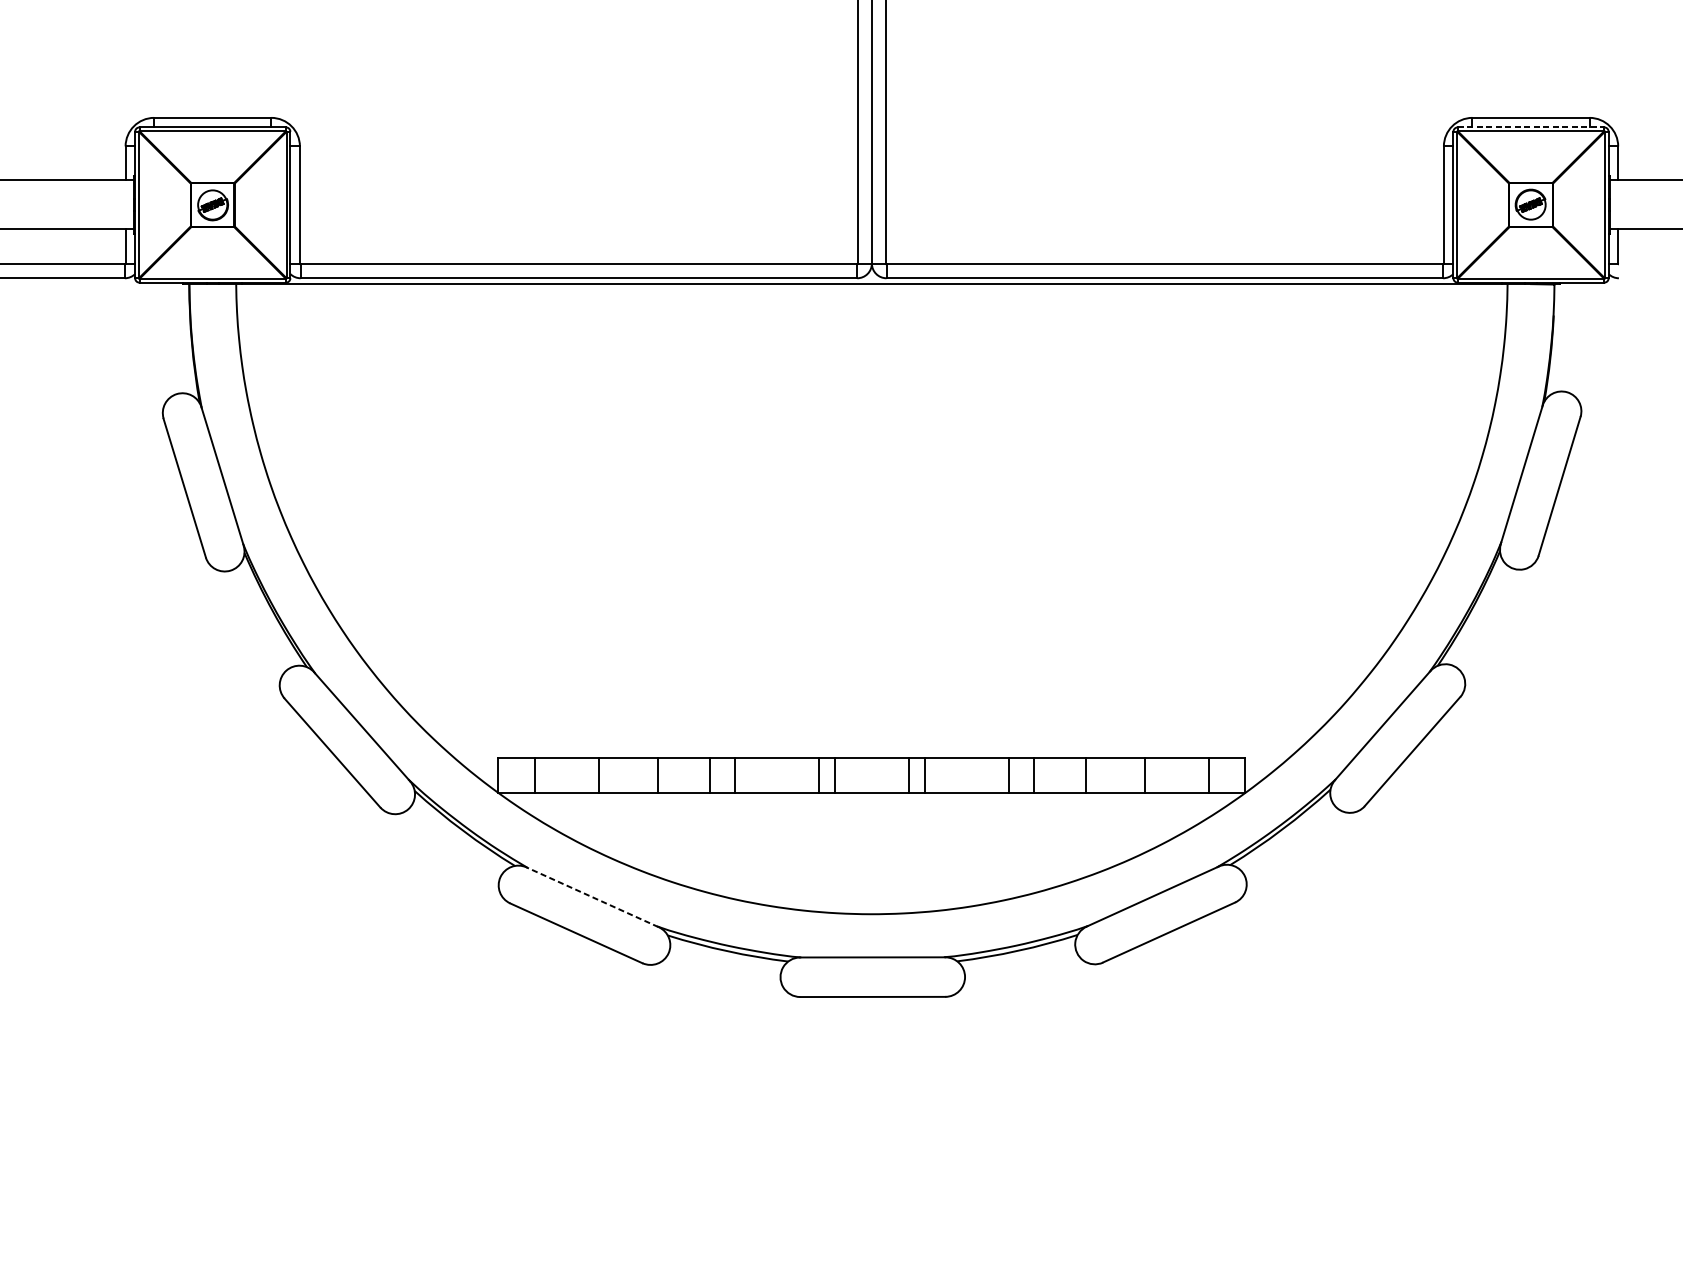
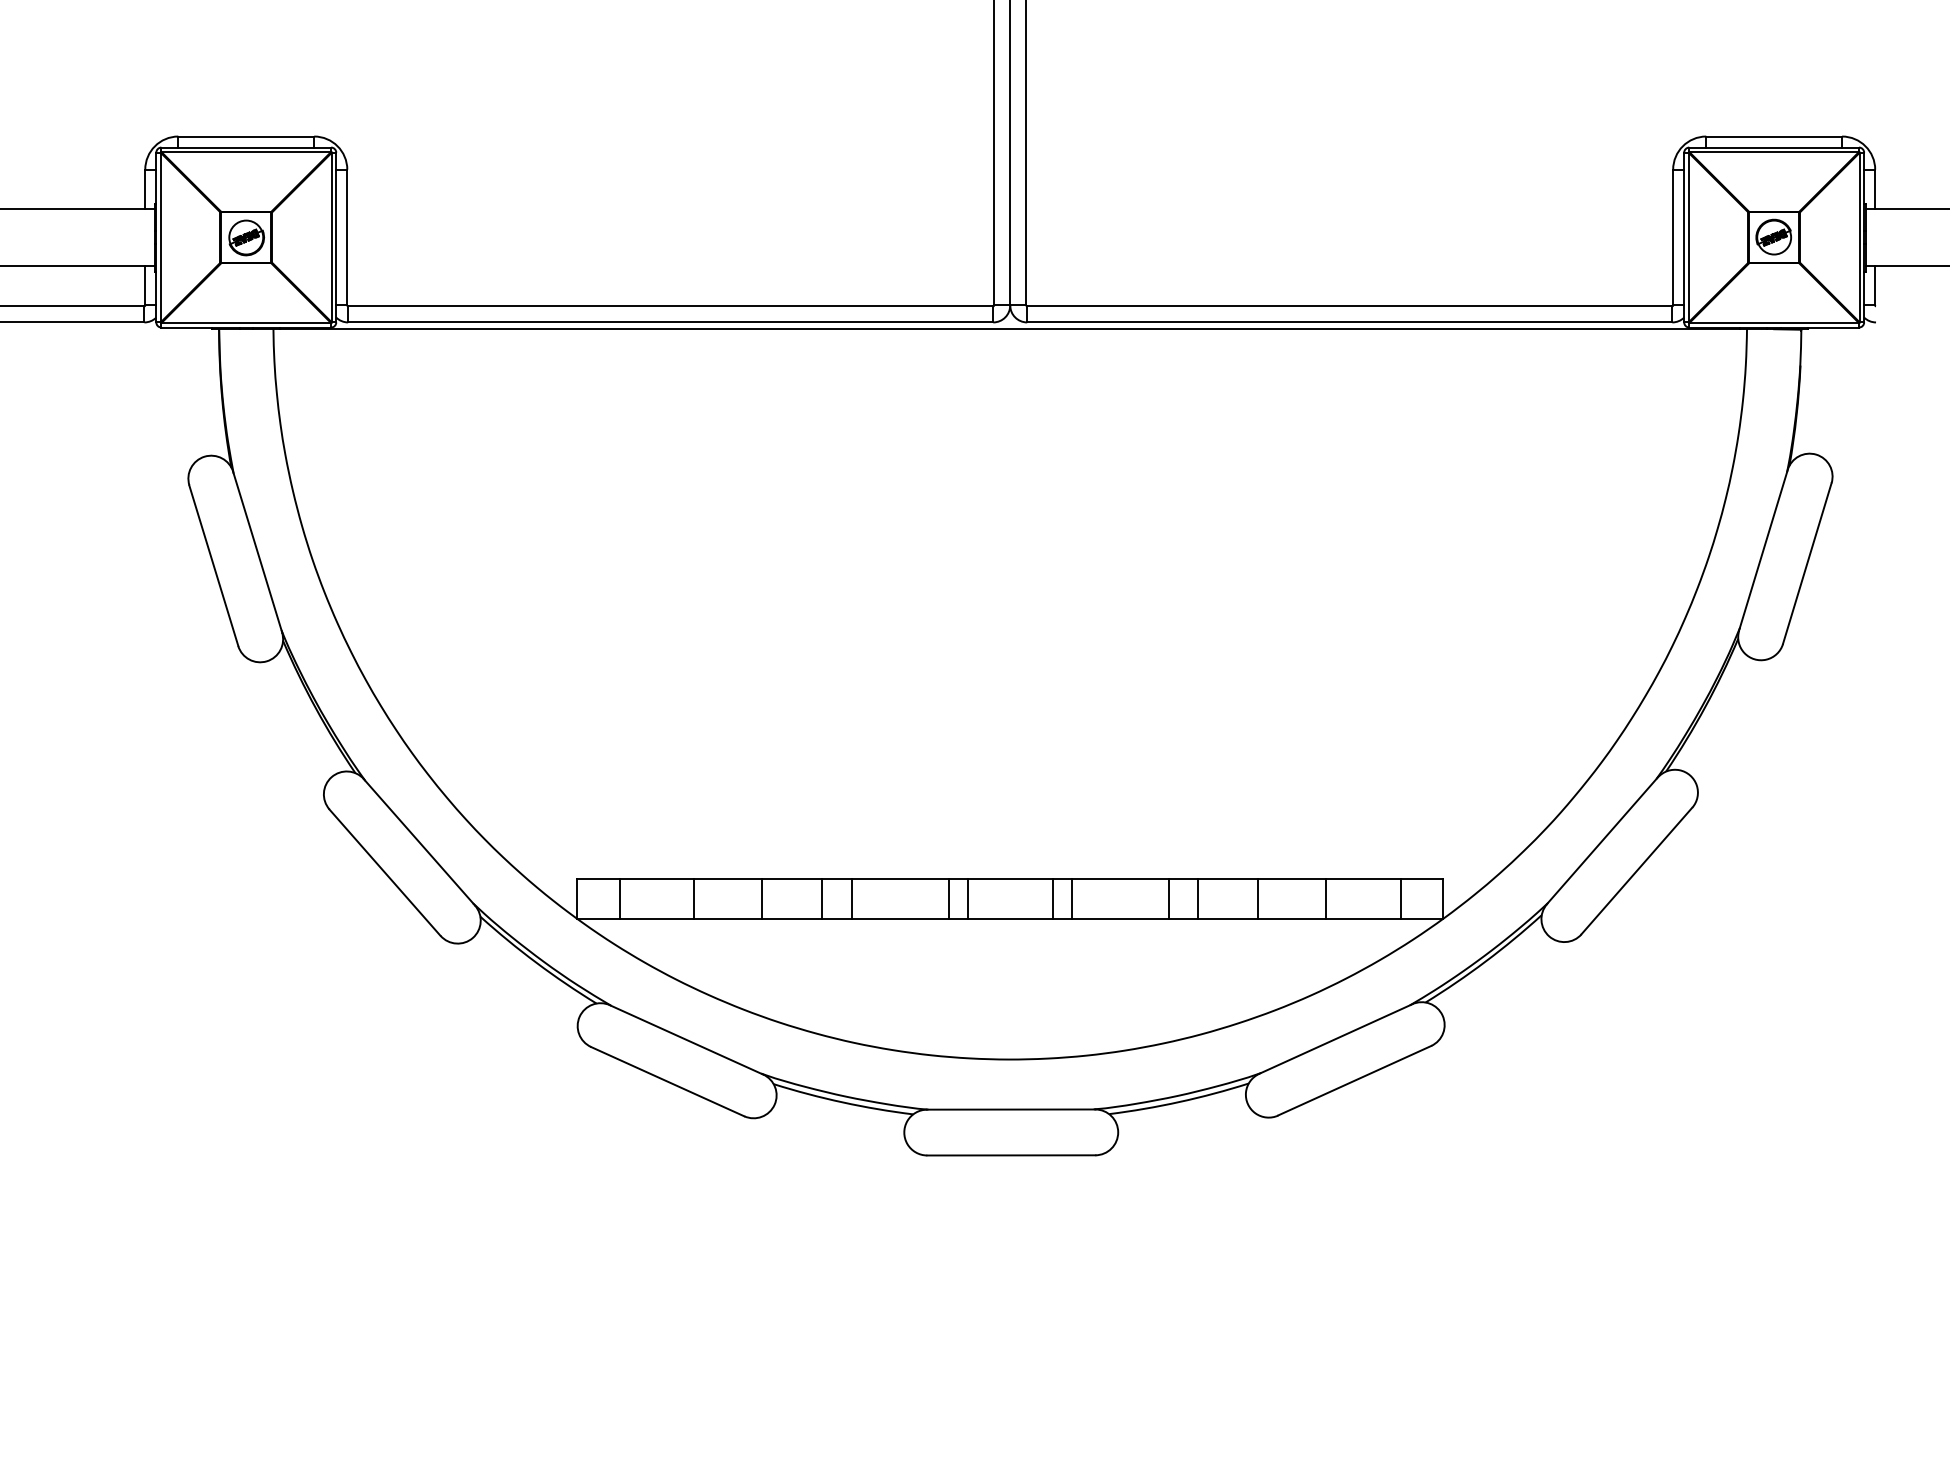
line: (1531, 127) -> (1774, 147), dashed -> solid
line: (592, 896) -> (686, 1039), dashed -> solid

